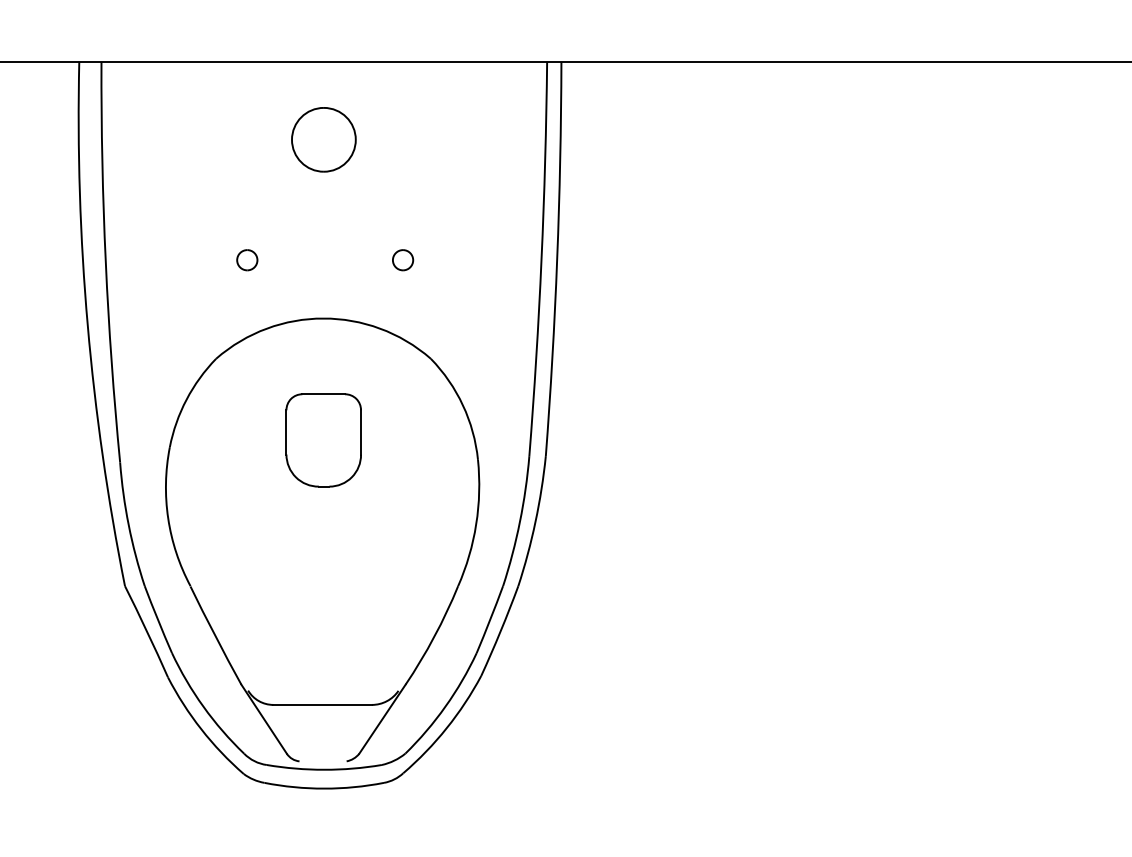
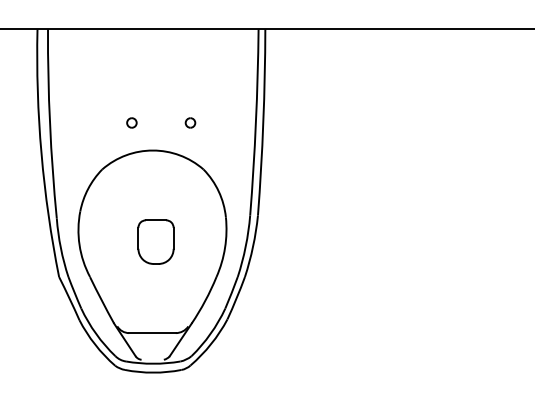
part: (324, 138) -> (153, 65), removed
part: (246, 259) -> (131, 122), moved
part: (322, 439) -> (155, 241), moved

